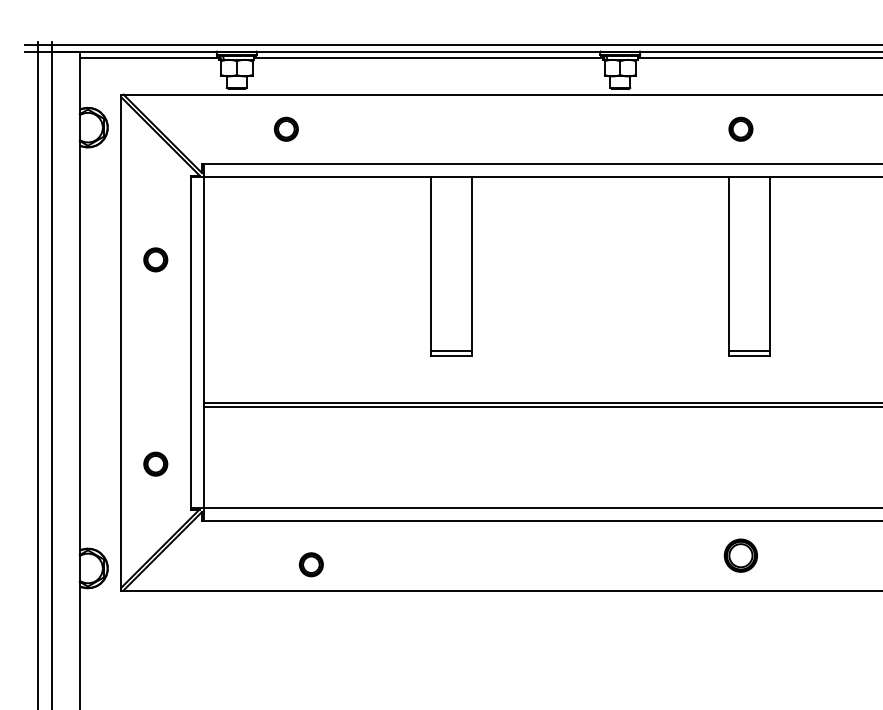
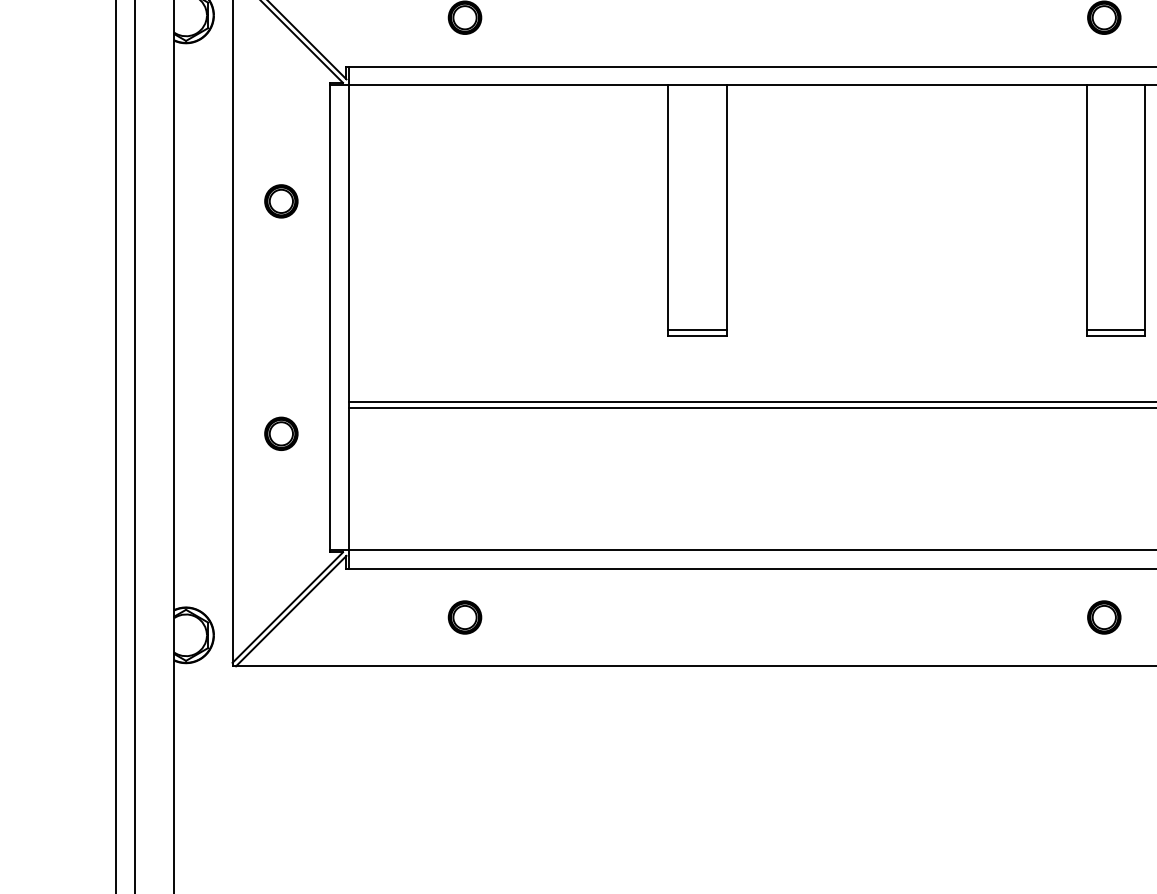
part: (155, 463) -> (280, 432), moved
part: (740, 555) -> (1103, 617), size x0.71
part: (310, 564) -> (463, 617), moved

